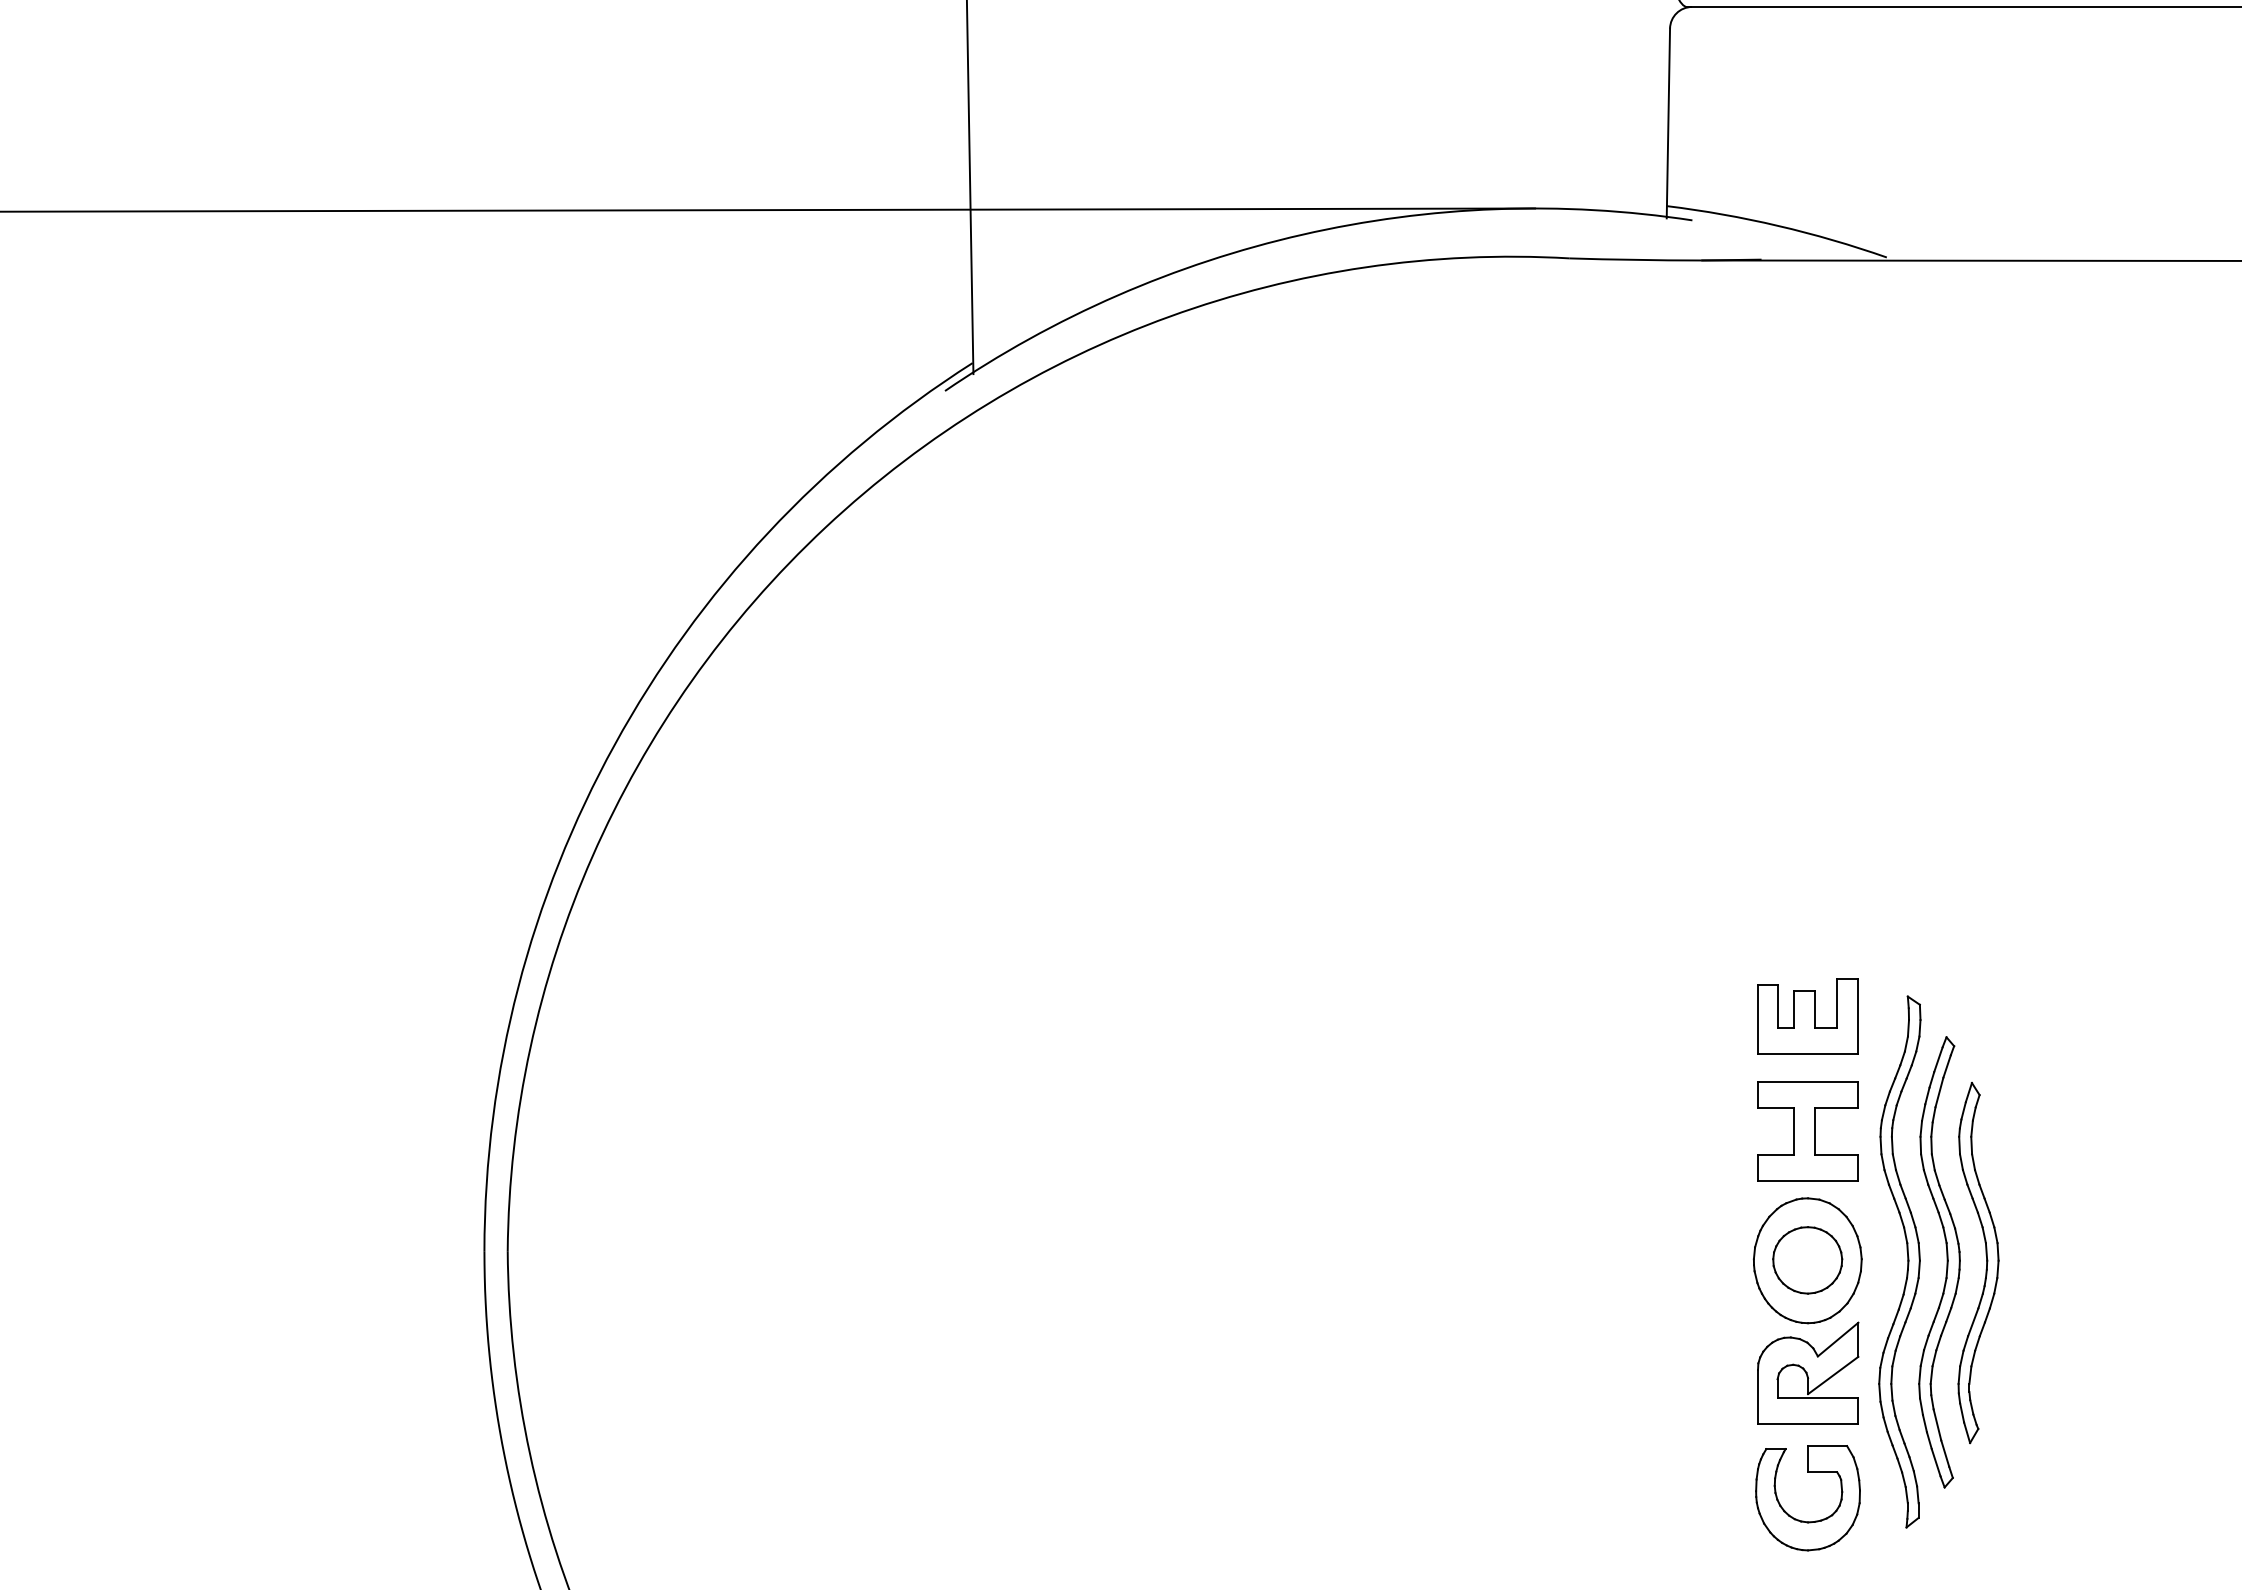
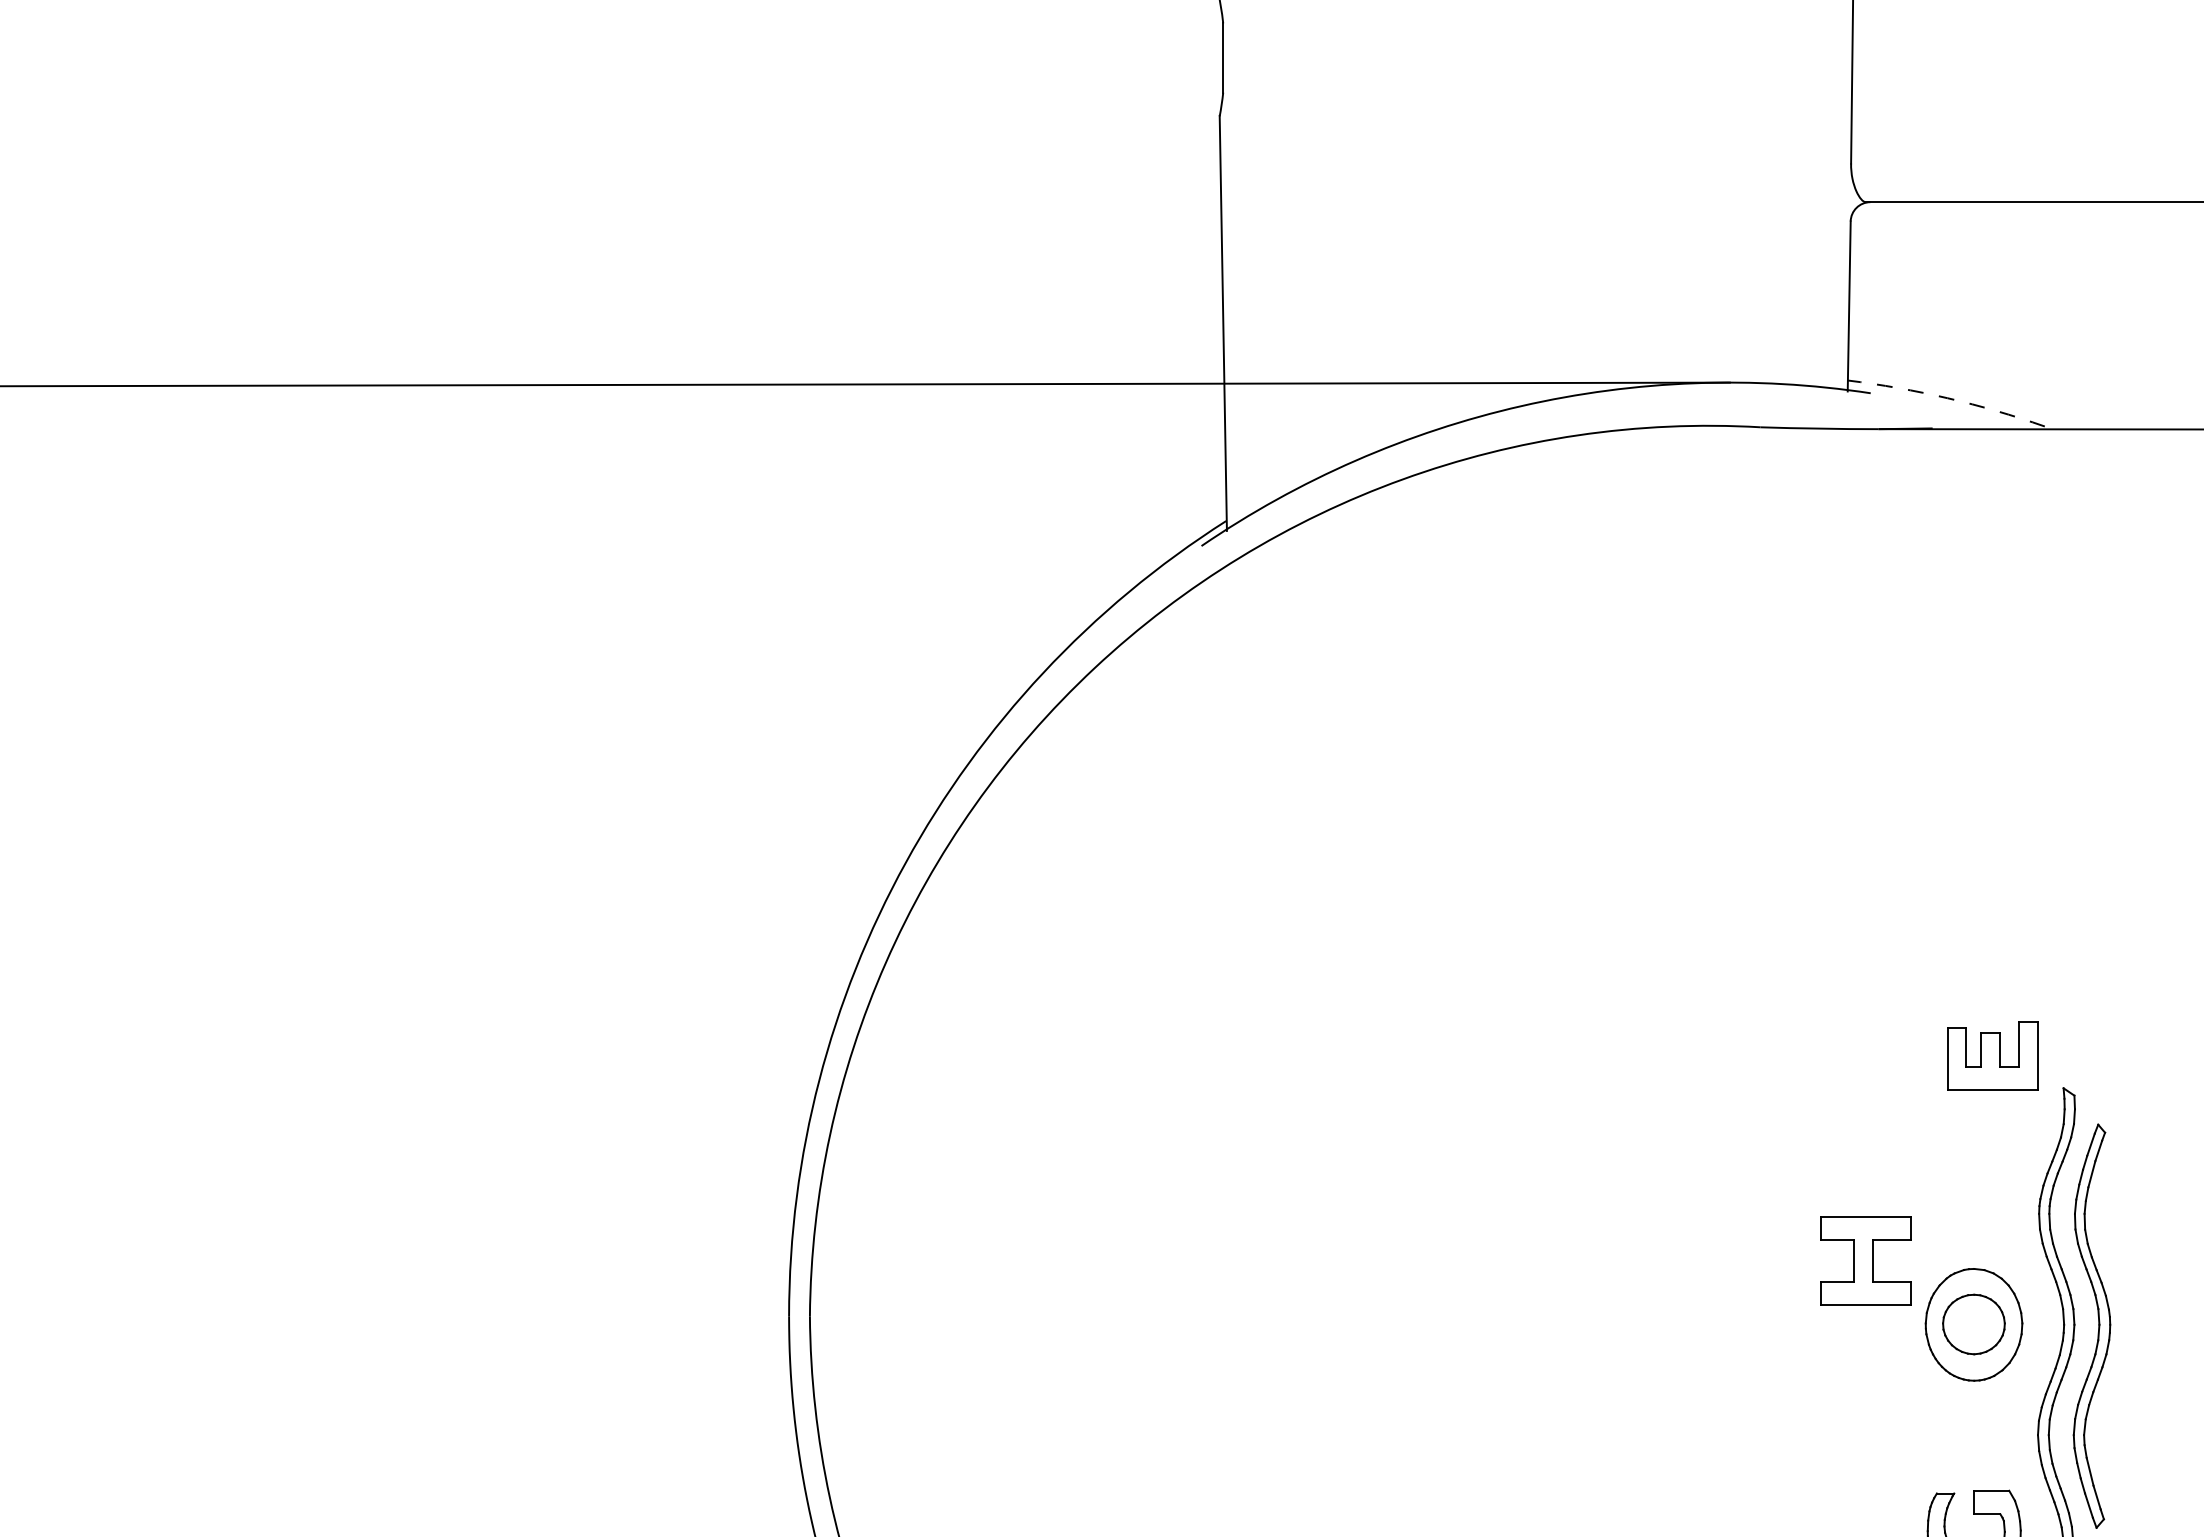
arc: (1778, 226) -> (1947, 398), solid -> dashed
part: (1807, 1015) -> (1992, 1055), moved
part: (1807, 1130) -> (1865, 1260), moved
part: (1985, 1262) -> (2133, 1326), removed
part: (1808, 1373) -> (1974, 1425), removed

